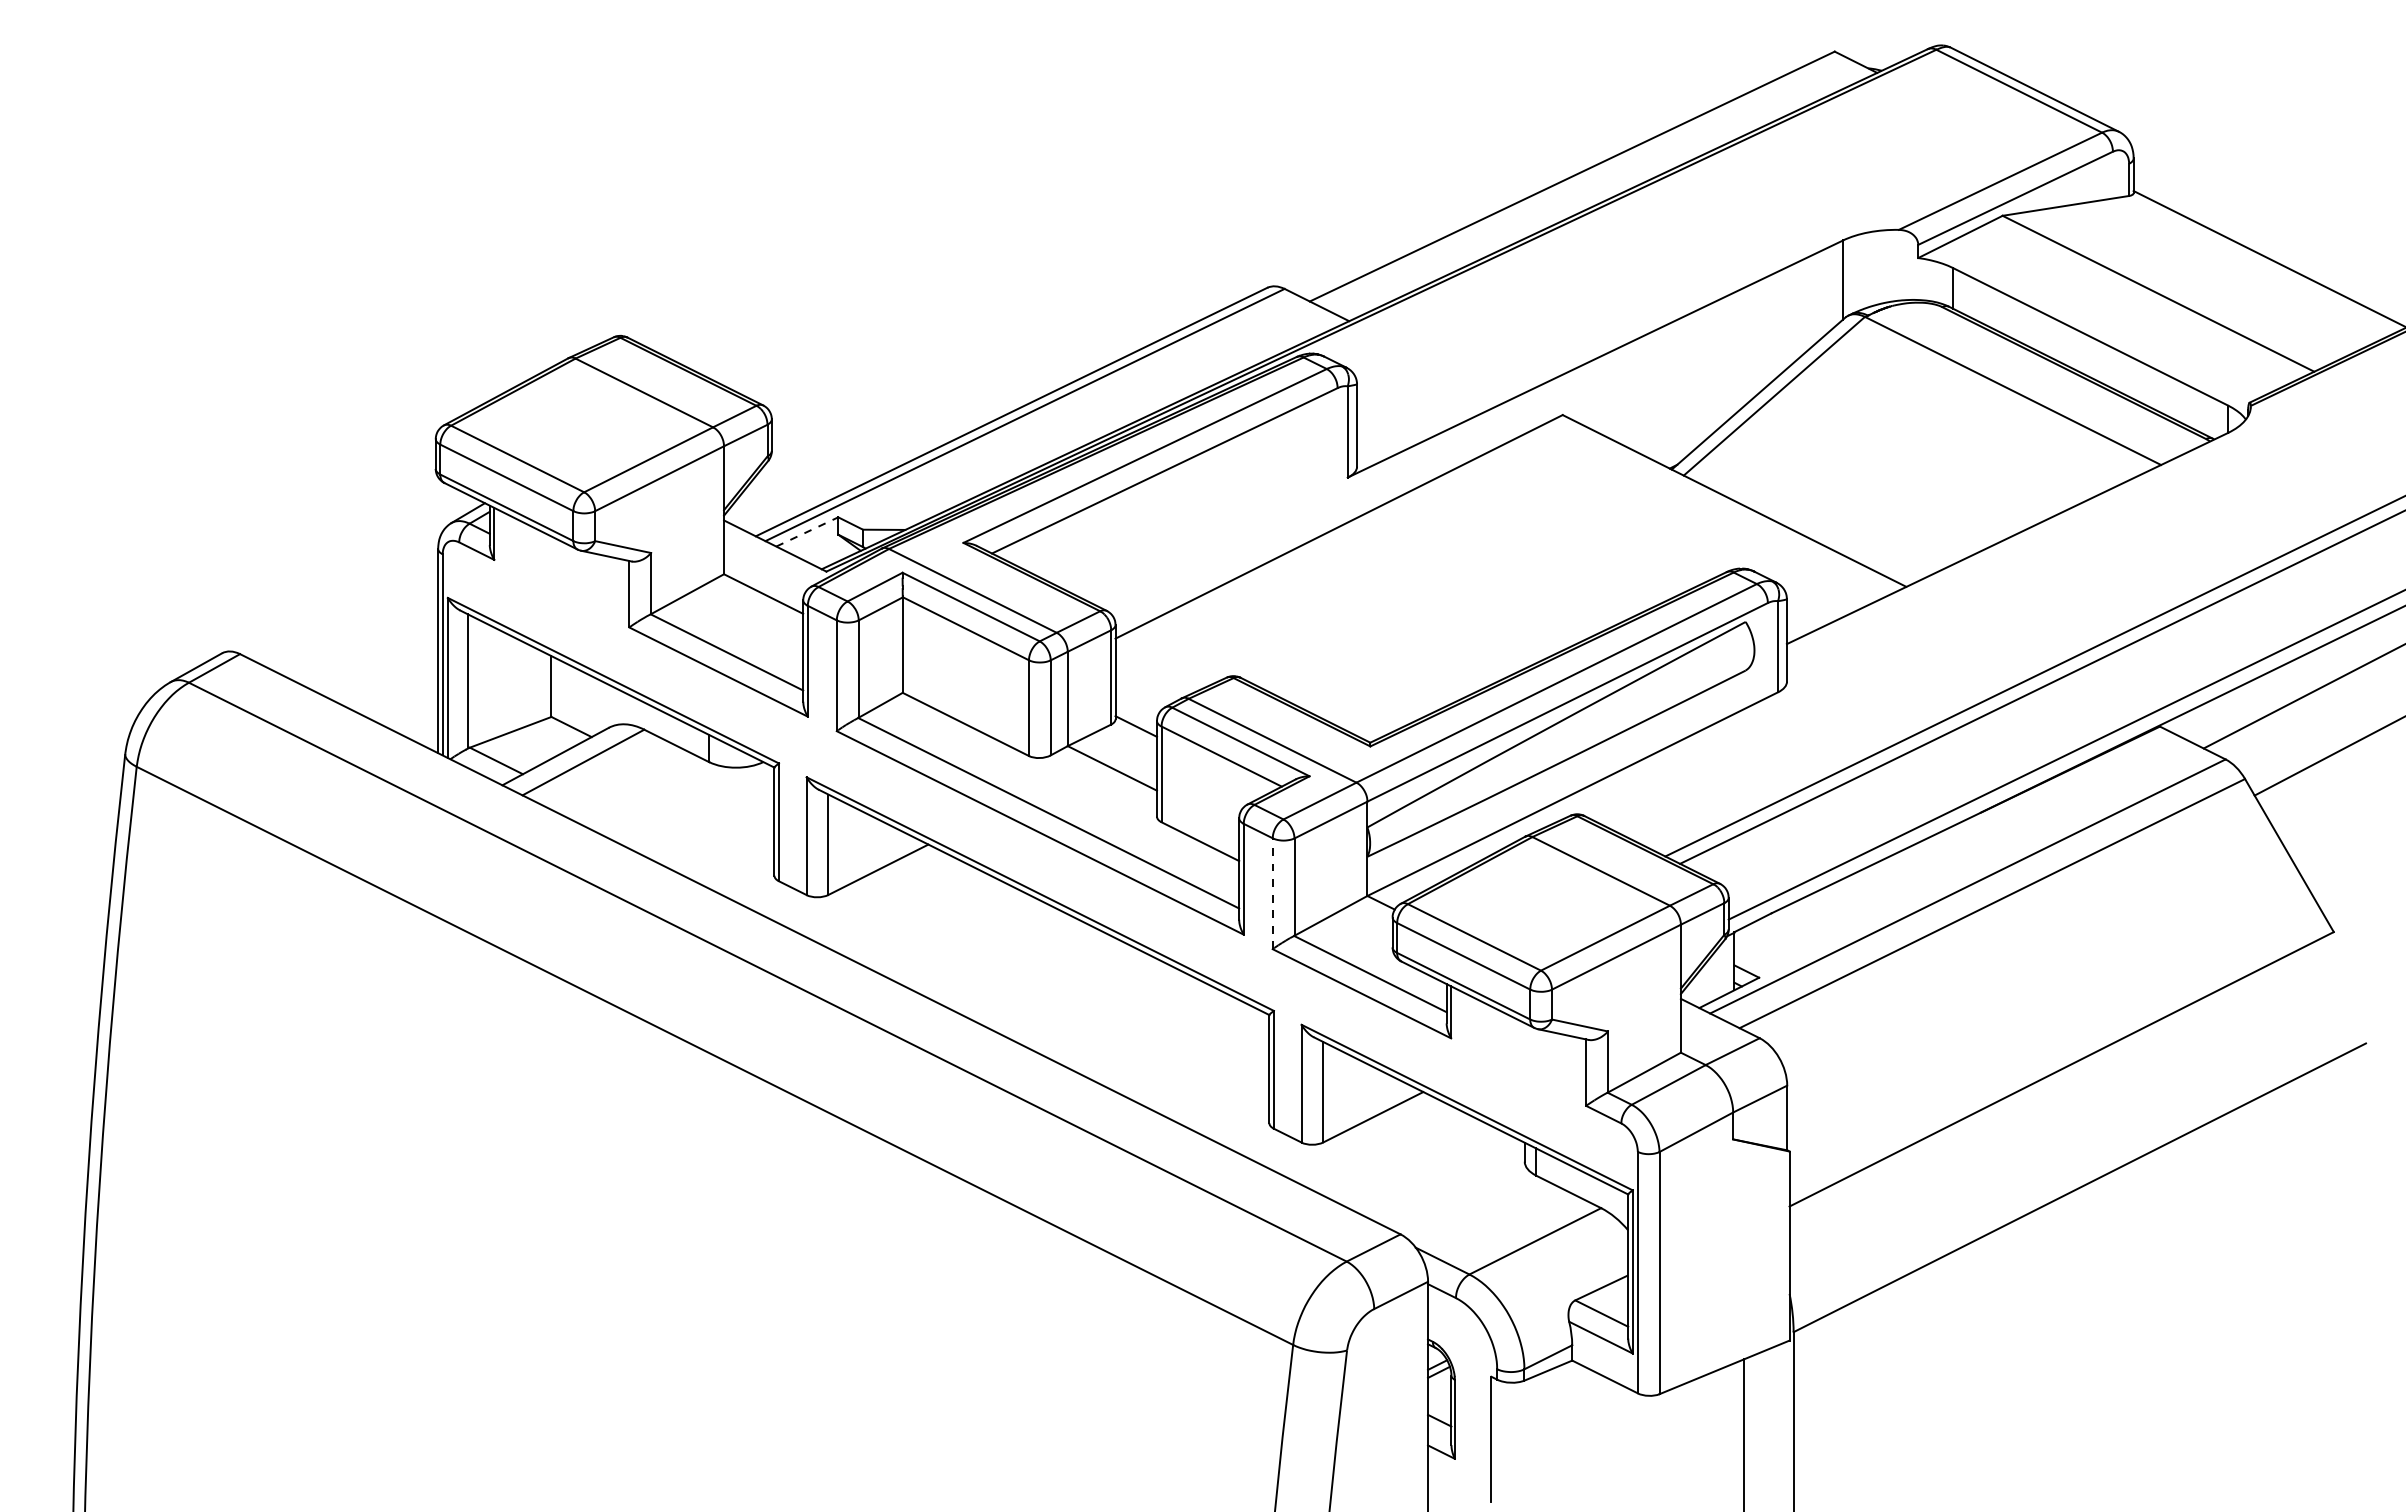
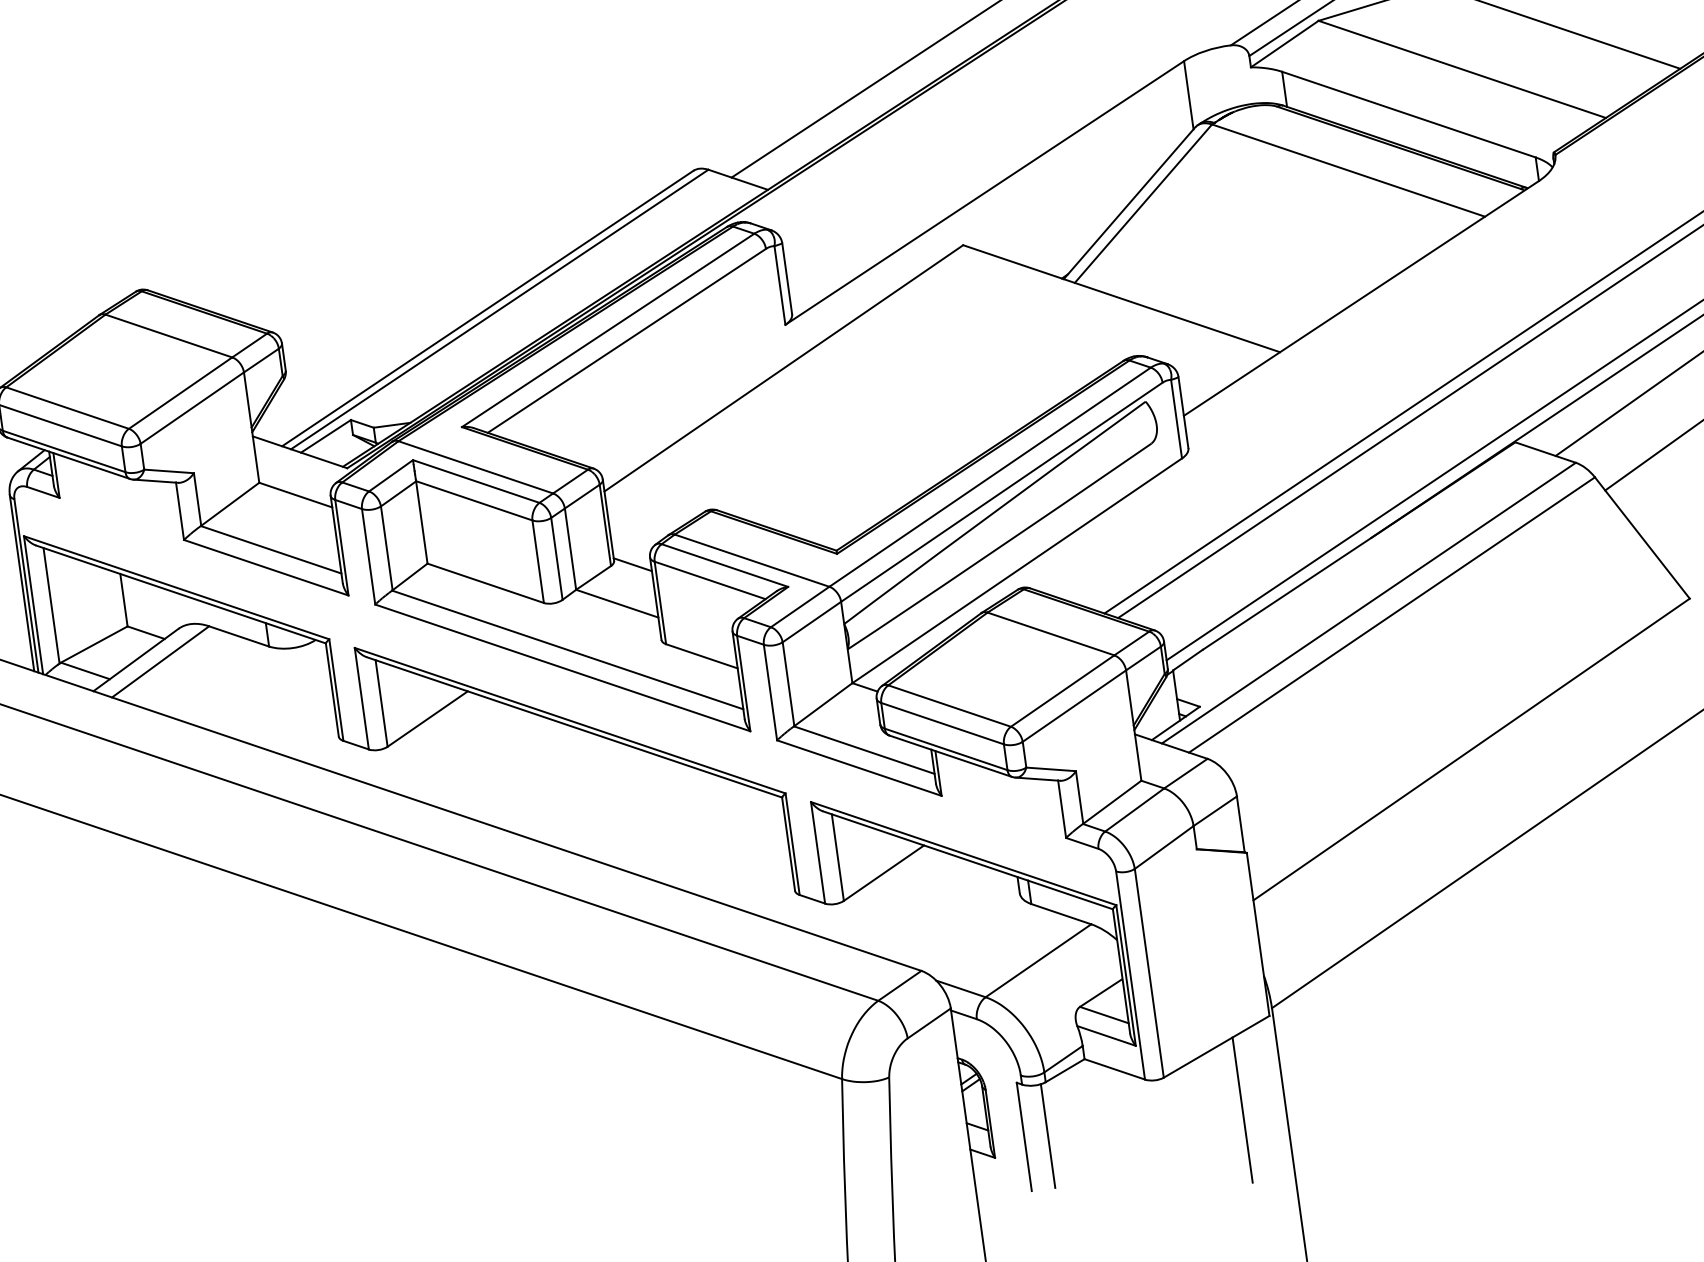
line: (807, 531) -> (326, 435), dashed -> solid
line: (1272, 893) -> (770, 692), dashed -> solid
line: (1518, 1442) -> (1048, 1136), added

